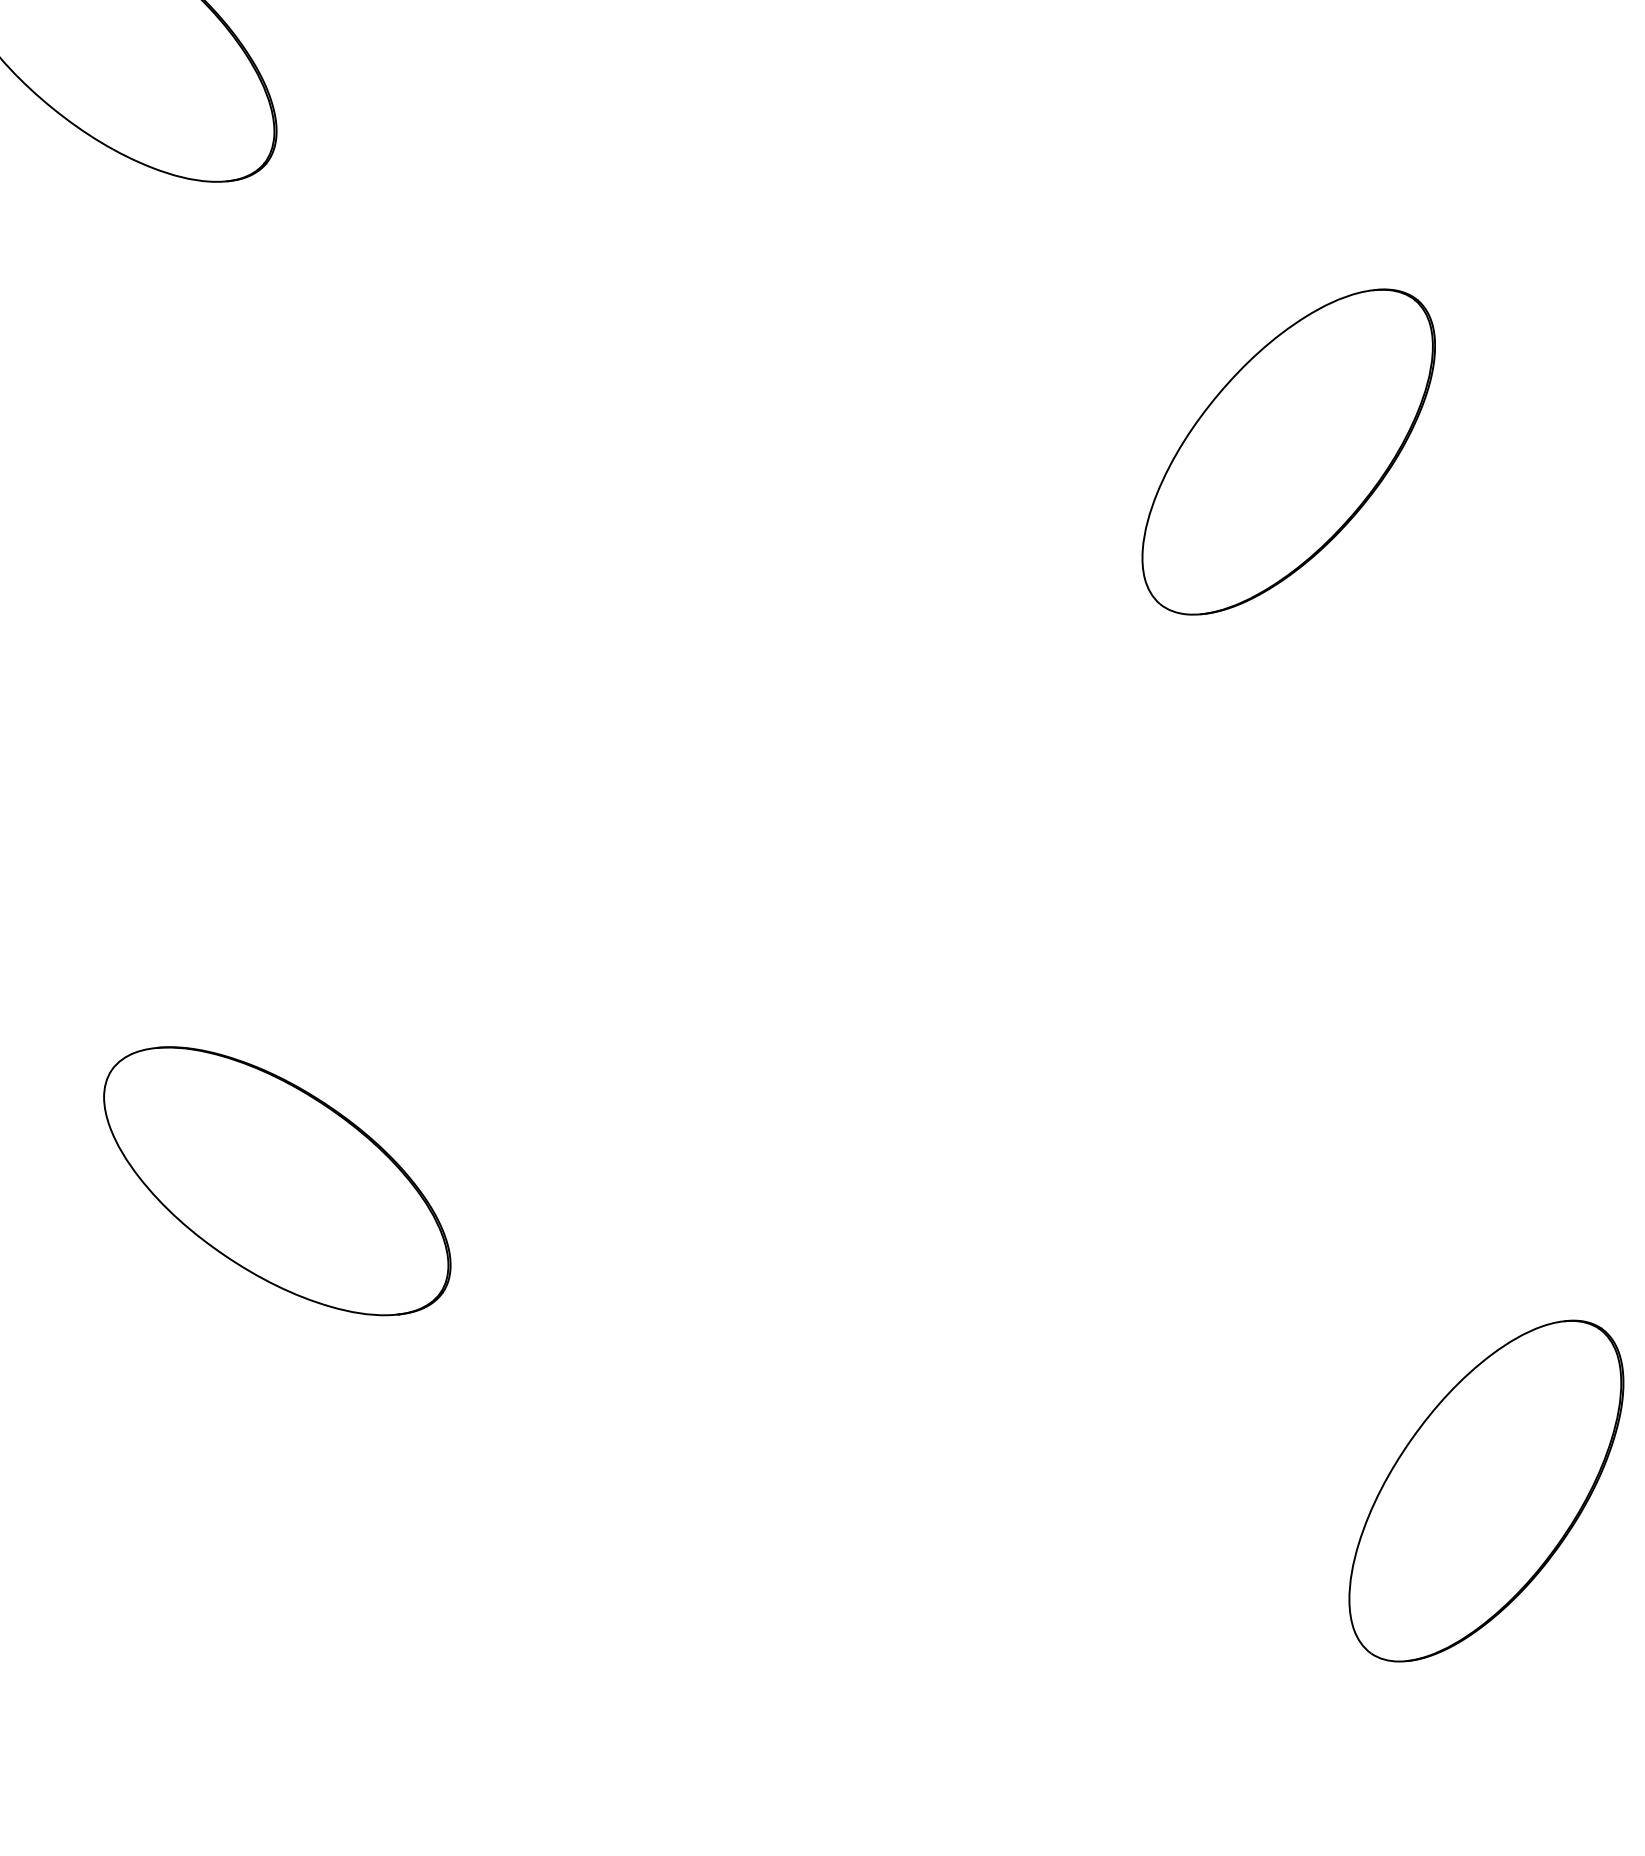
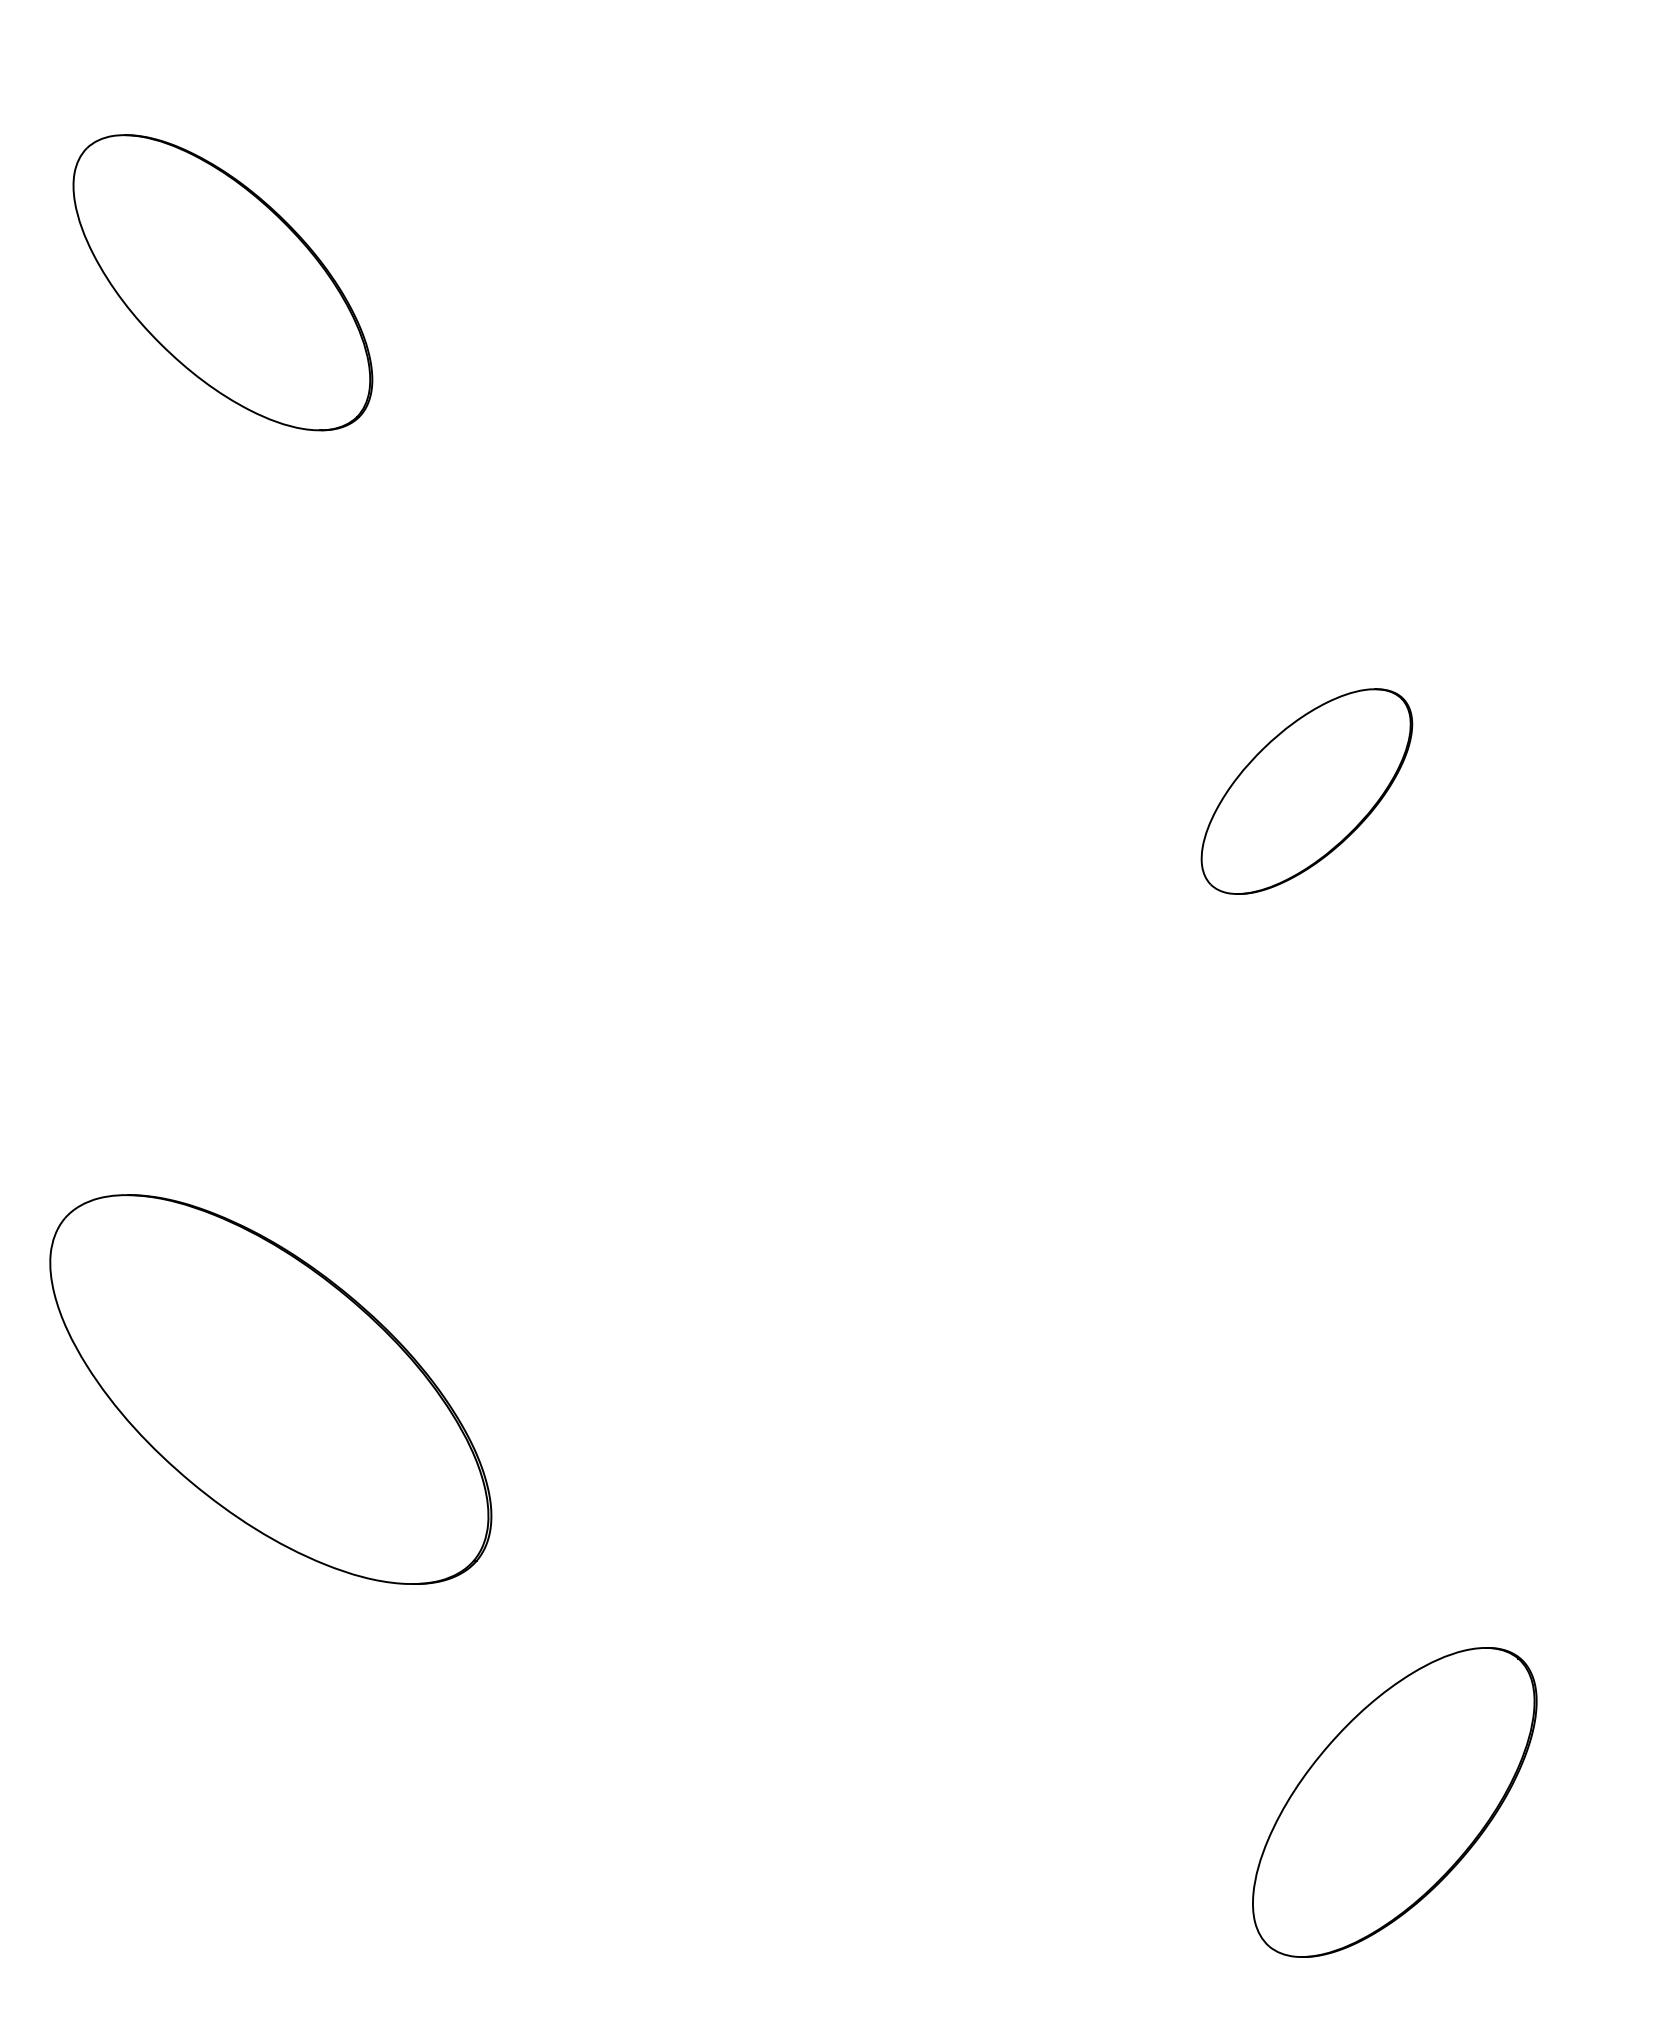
part: (1288, 451) -> (1306, 791), size x0.7
part: (276, 1181) -> (270, 1389), size x1.4

